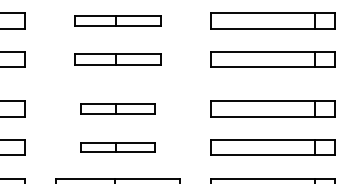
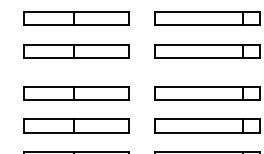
part: (117, 20) -> (76, 18), size x1.43
part: (117, 59) -> (76, 51), size x1.43
part: (117, 108) -> (76, 92), size x1.67
part: (117, 147) -> (76, 125), size x1.67

